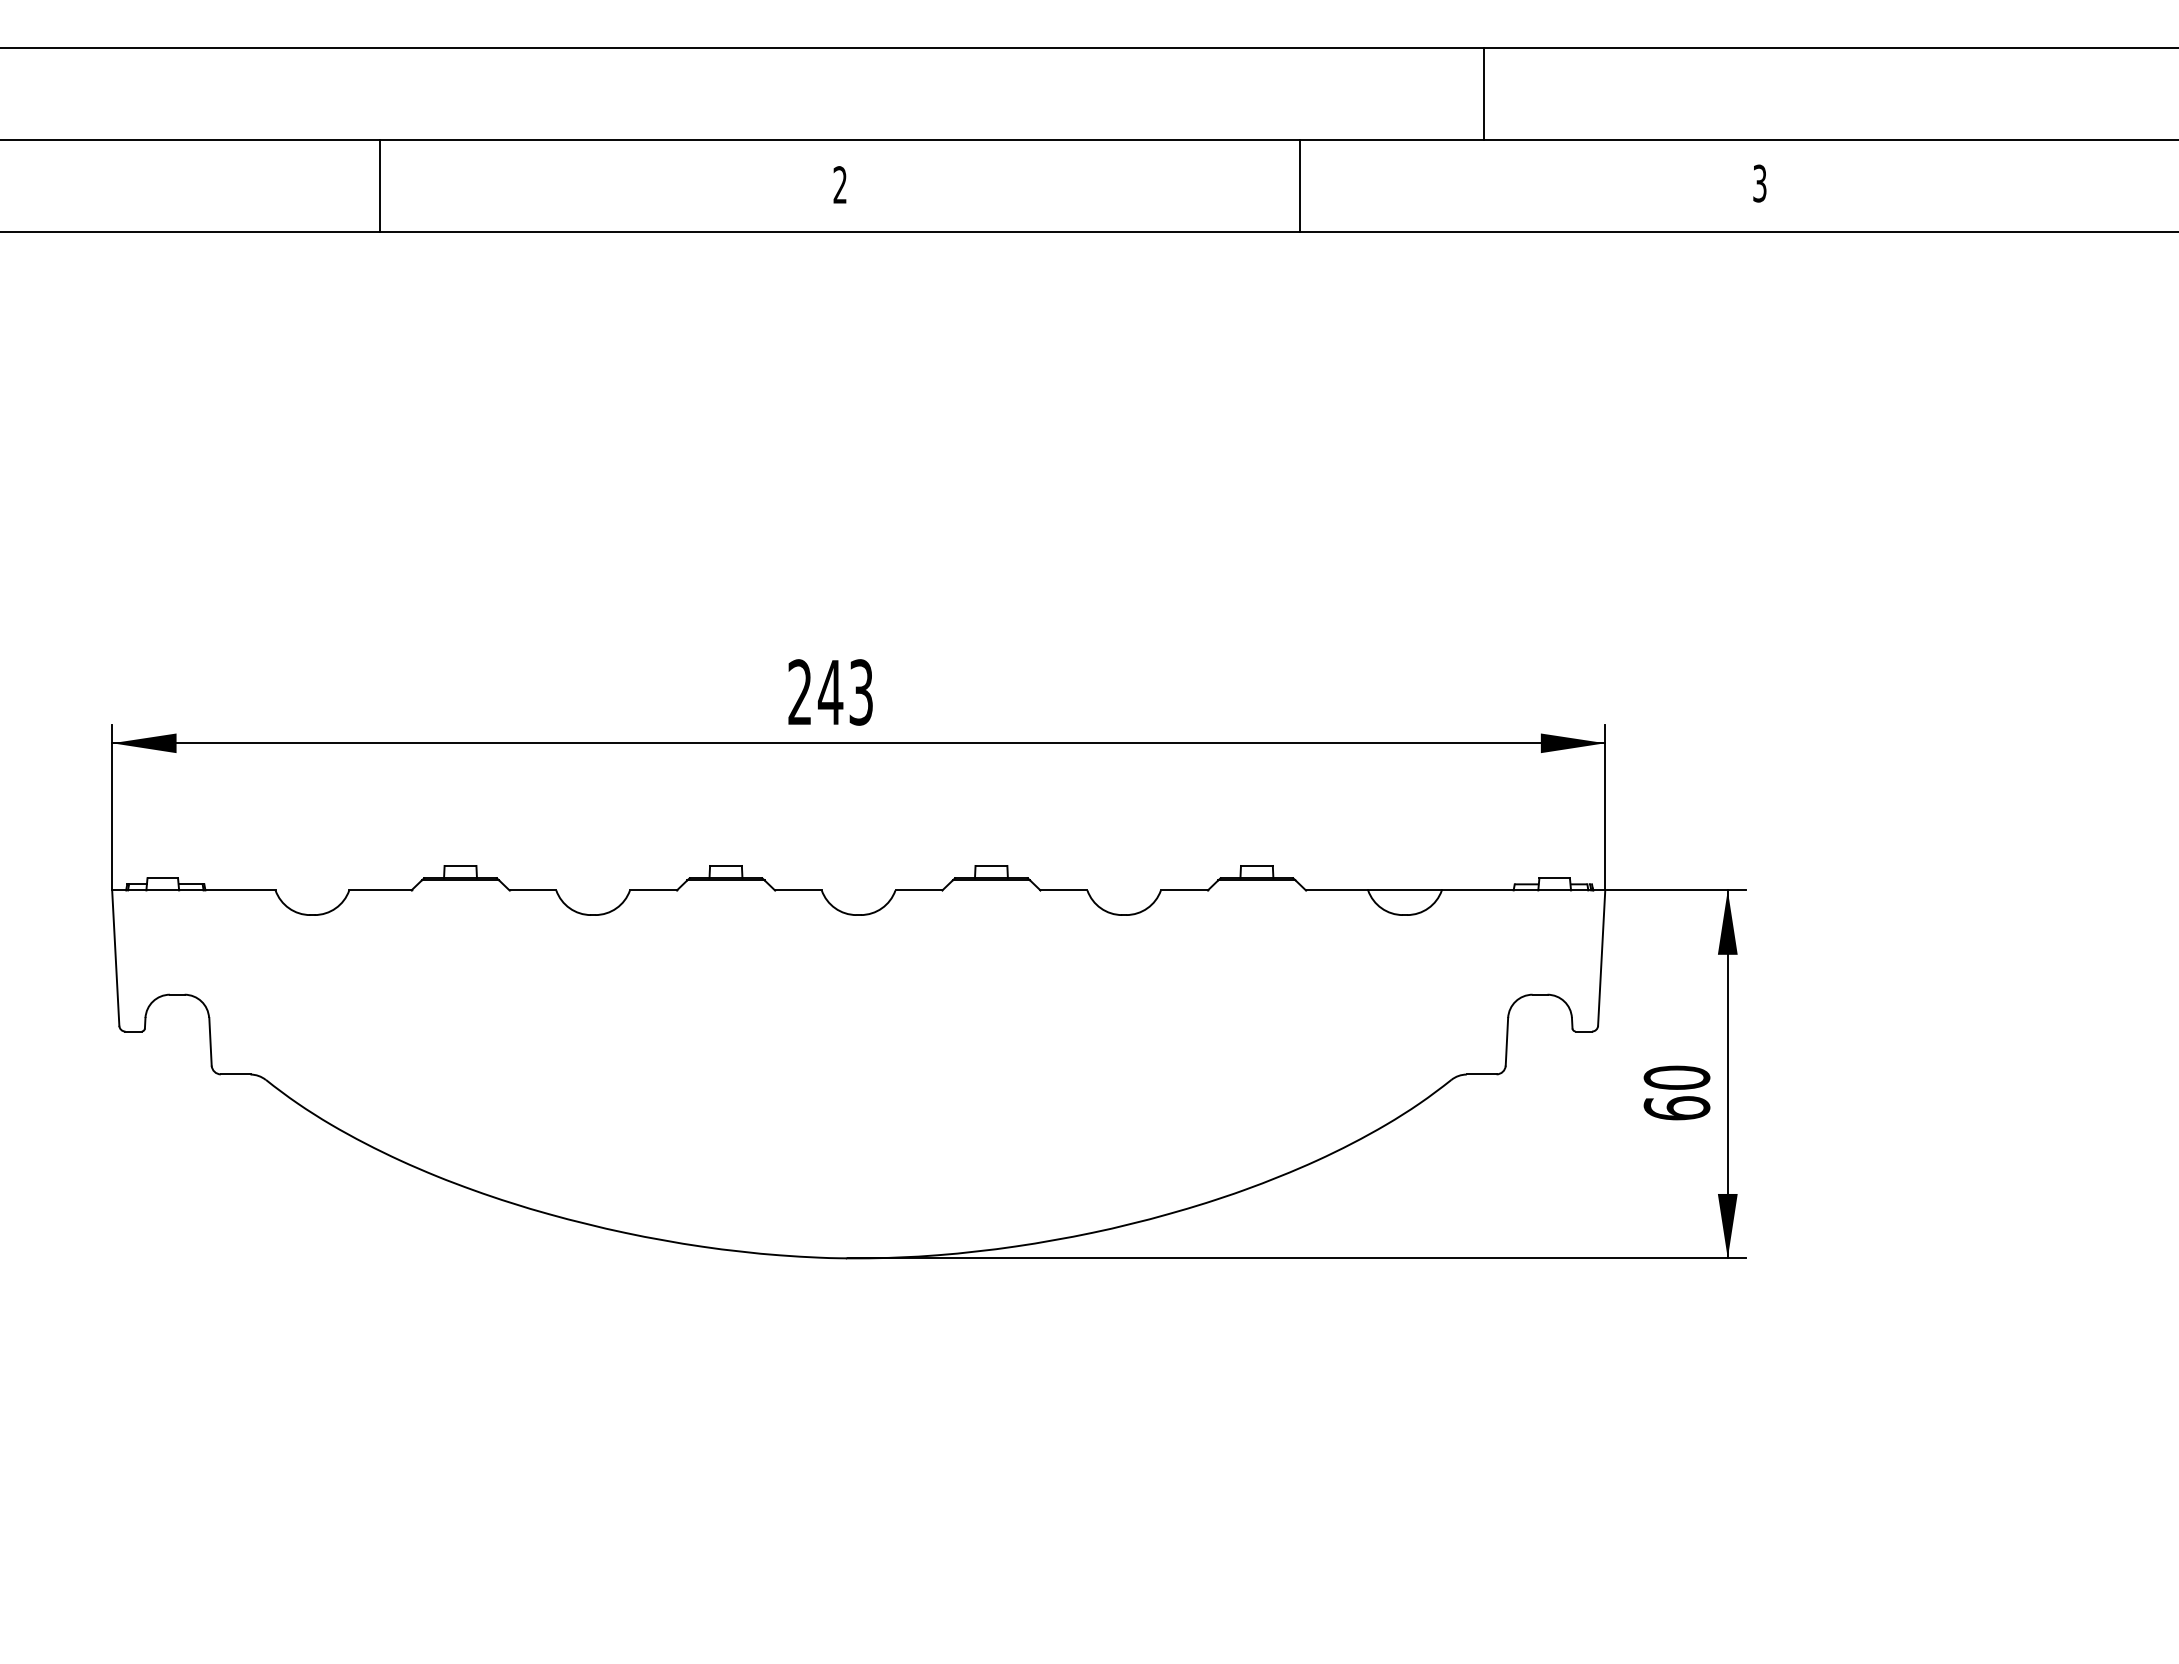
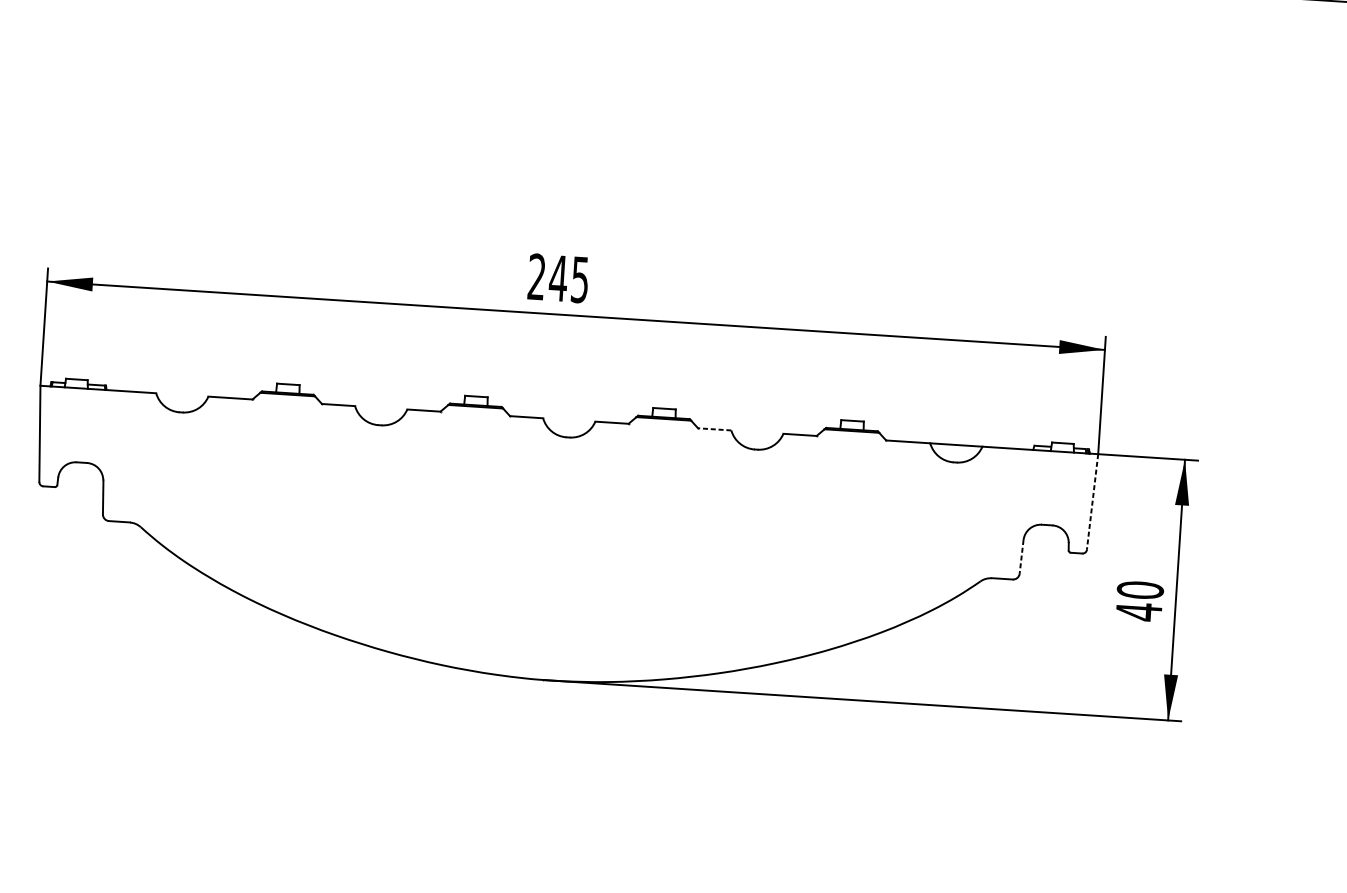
text: (861, 692) -> (580, 279), 243 -> 245
line: (1063, 890) -> (714, 429), solid -> dashed
line: (1601, 958) -> (1092, 502), solid -> dashed
line: (1506, 1041) -> (1021, 556), solid -> dashed
text: (1676, 1108) -> (1138, 611), 60 -> 40

